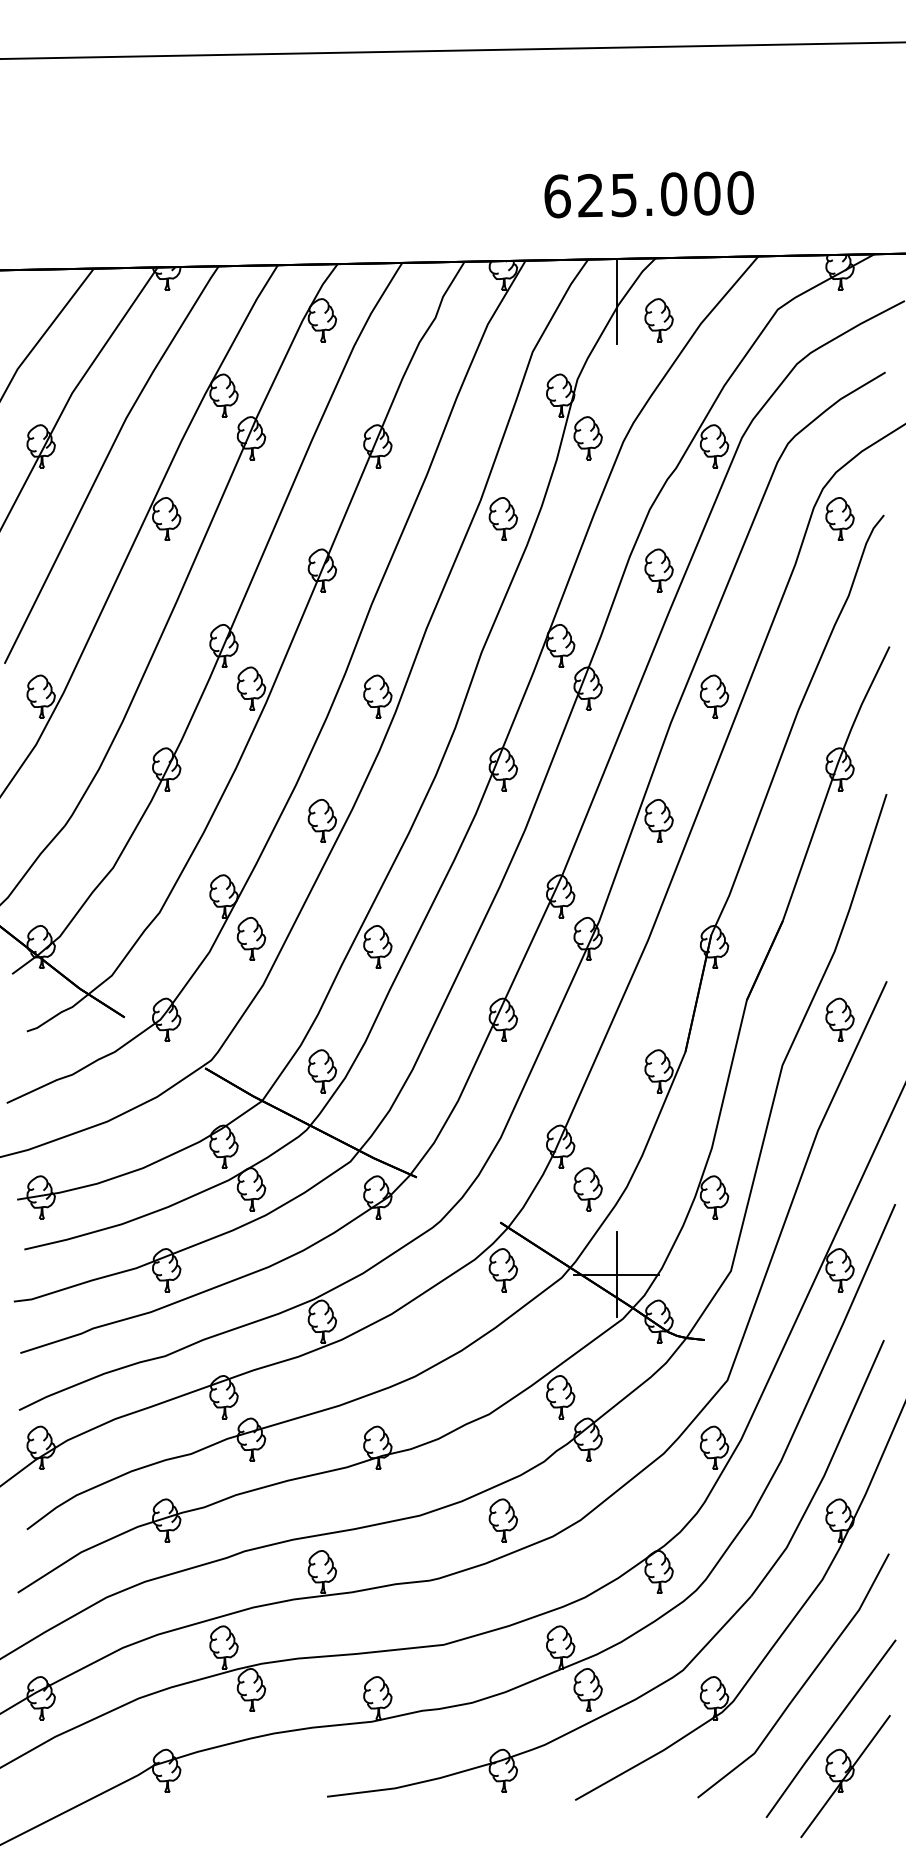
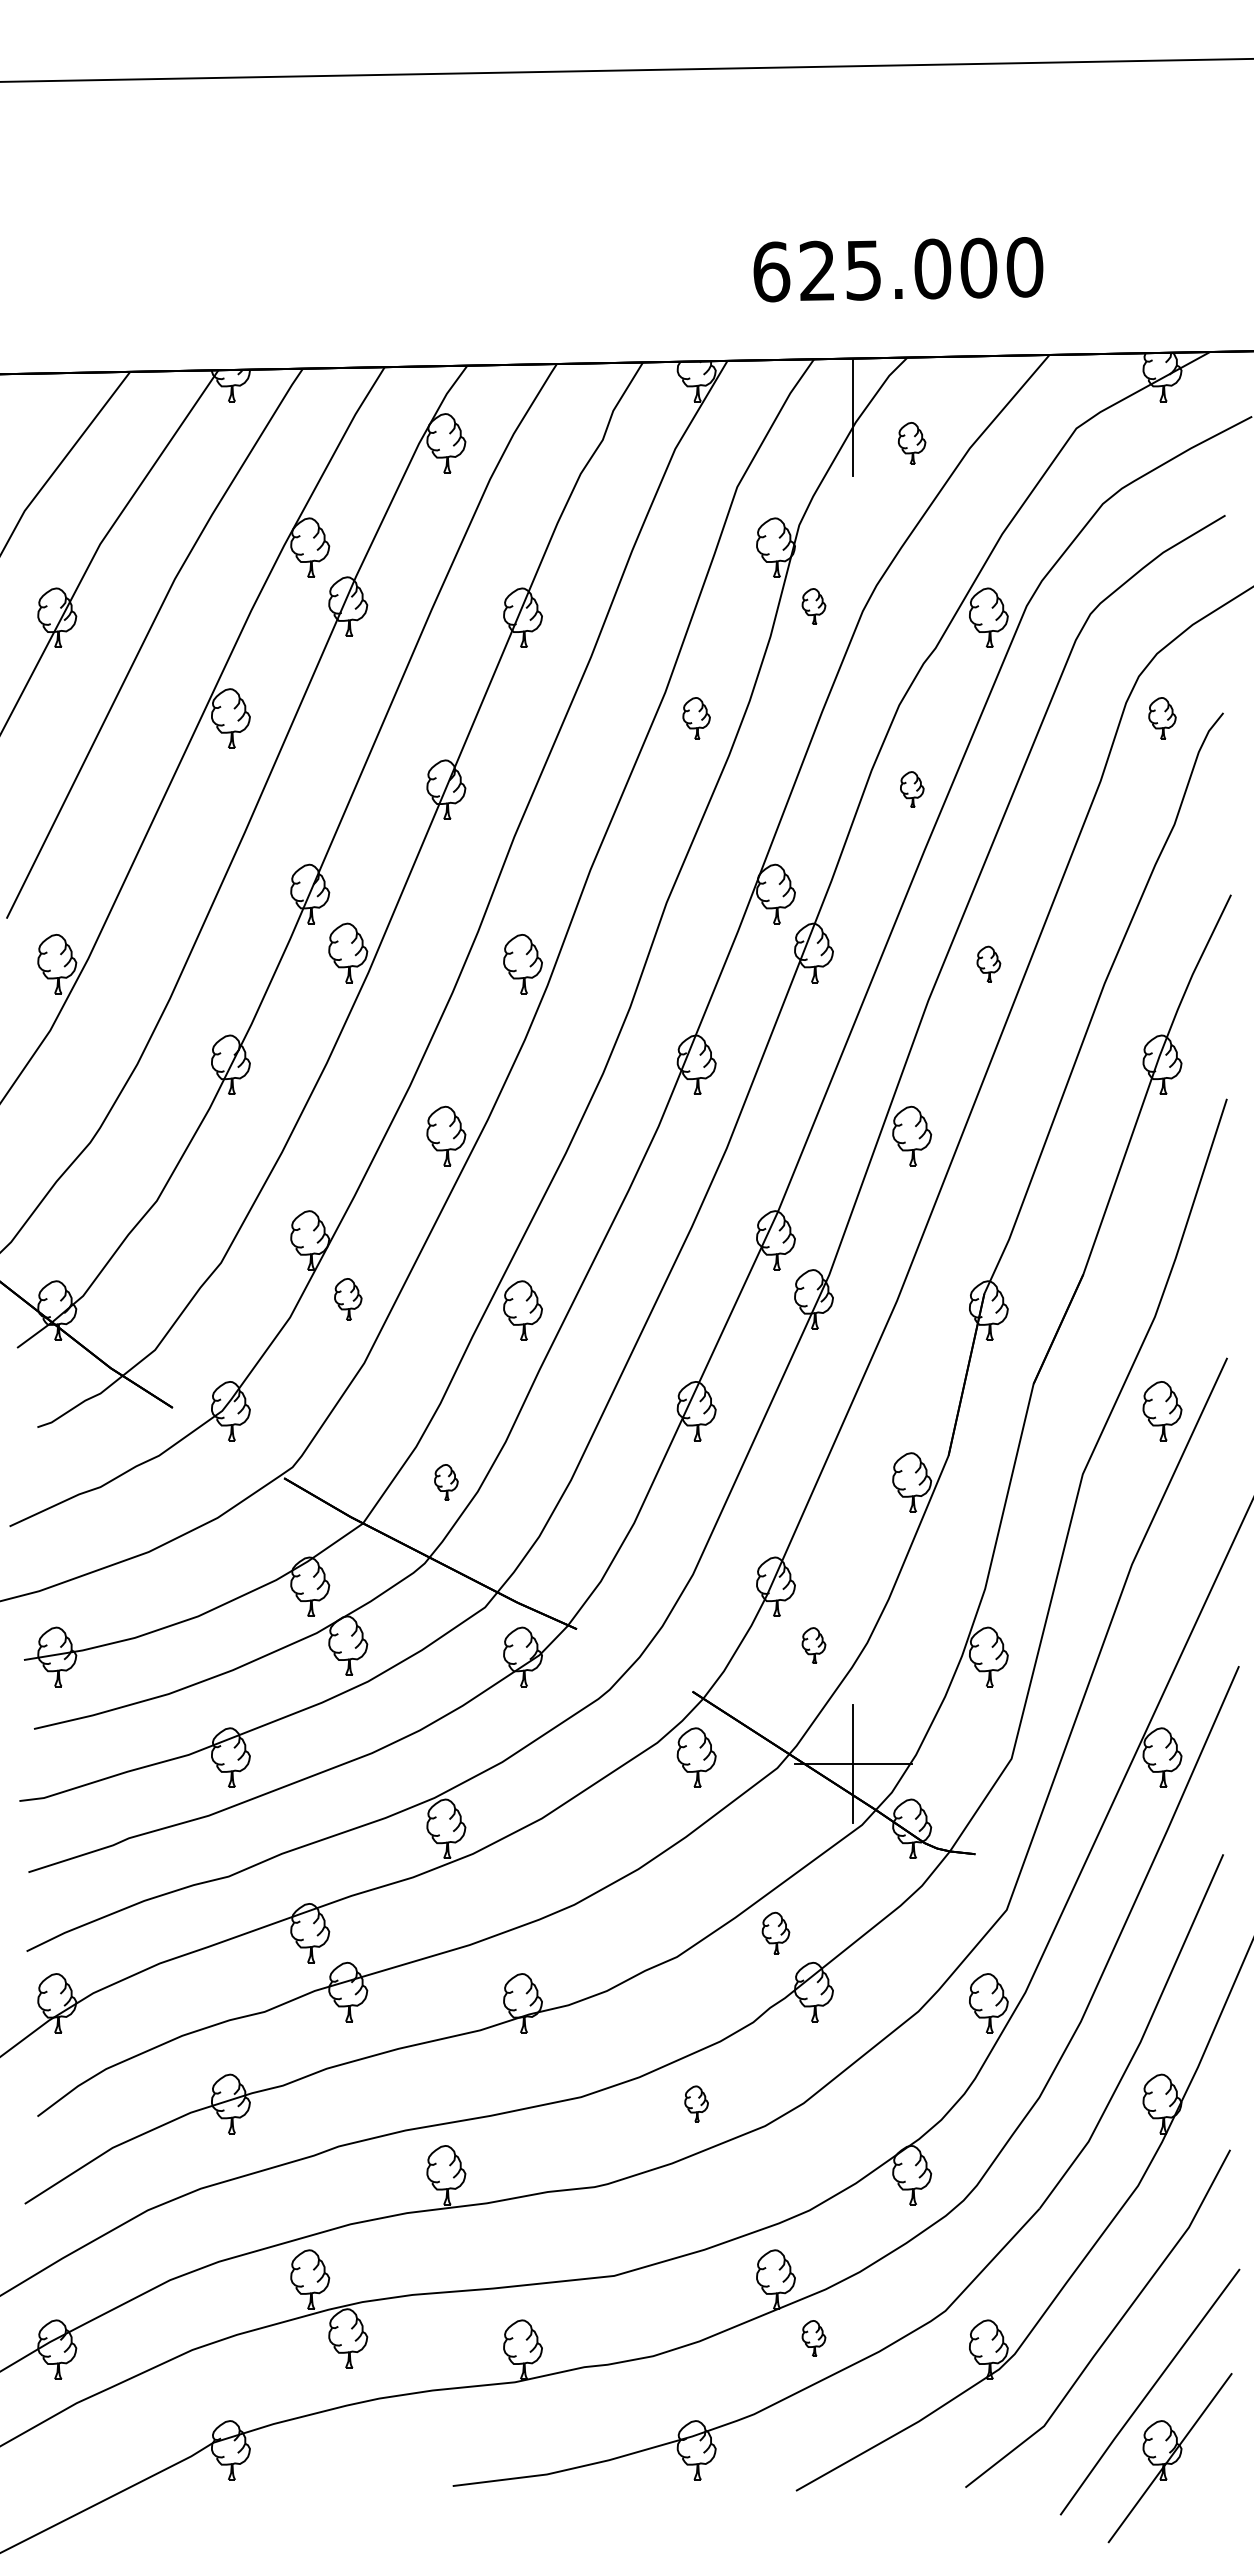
part: (658, 320) -> (911, 443), size x0.7
part: (587, 438) -> (813, 606), size x0.6
part: (503, 519) -> (696, 718), size x0.7
part: (840, 519) -> (1162, 718), size x0.7
part: (659, 570) -> (912, 789), size x0.6
part: (714, 696) -> (988, 964), size x0.6
part: (251, 939) -> (348, 1299), size x0.7
part: (322, 1071) -> (446, 1482), size x0.6
part: (587, 1189) -> (813, 1645), size x0.6
part: (560, 1397) -> (775, 1933), size x0.7
part: (503, 1520) -> (696, 2103), size x0.6
part: (587, 1690) -> (813, 2338), size x0.6

